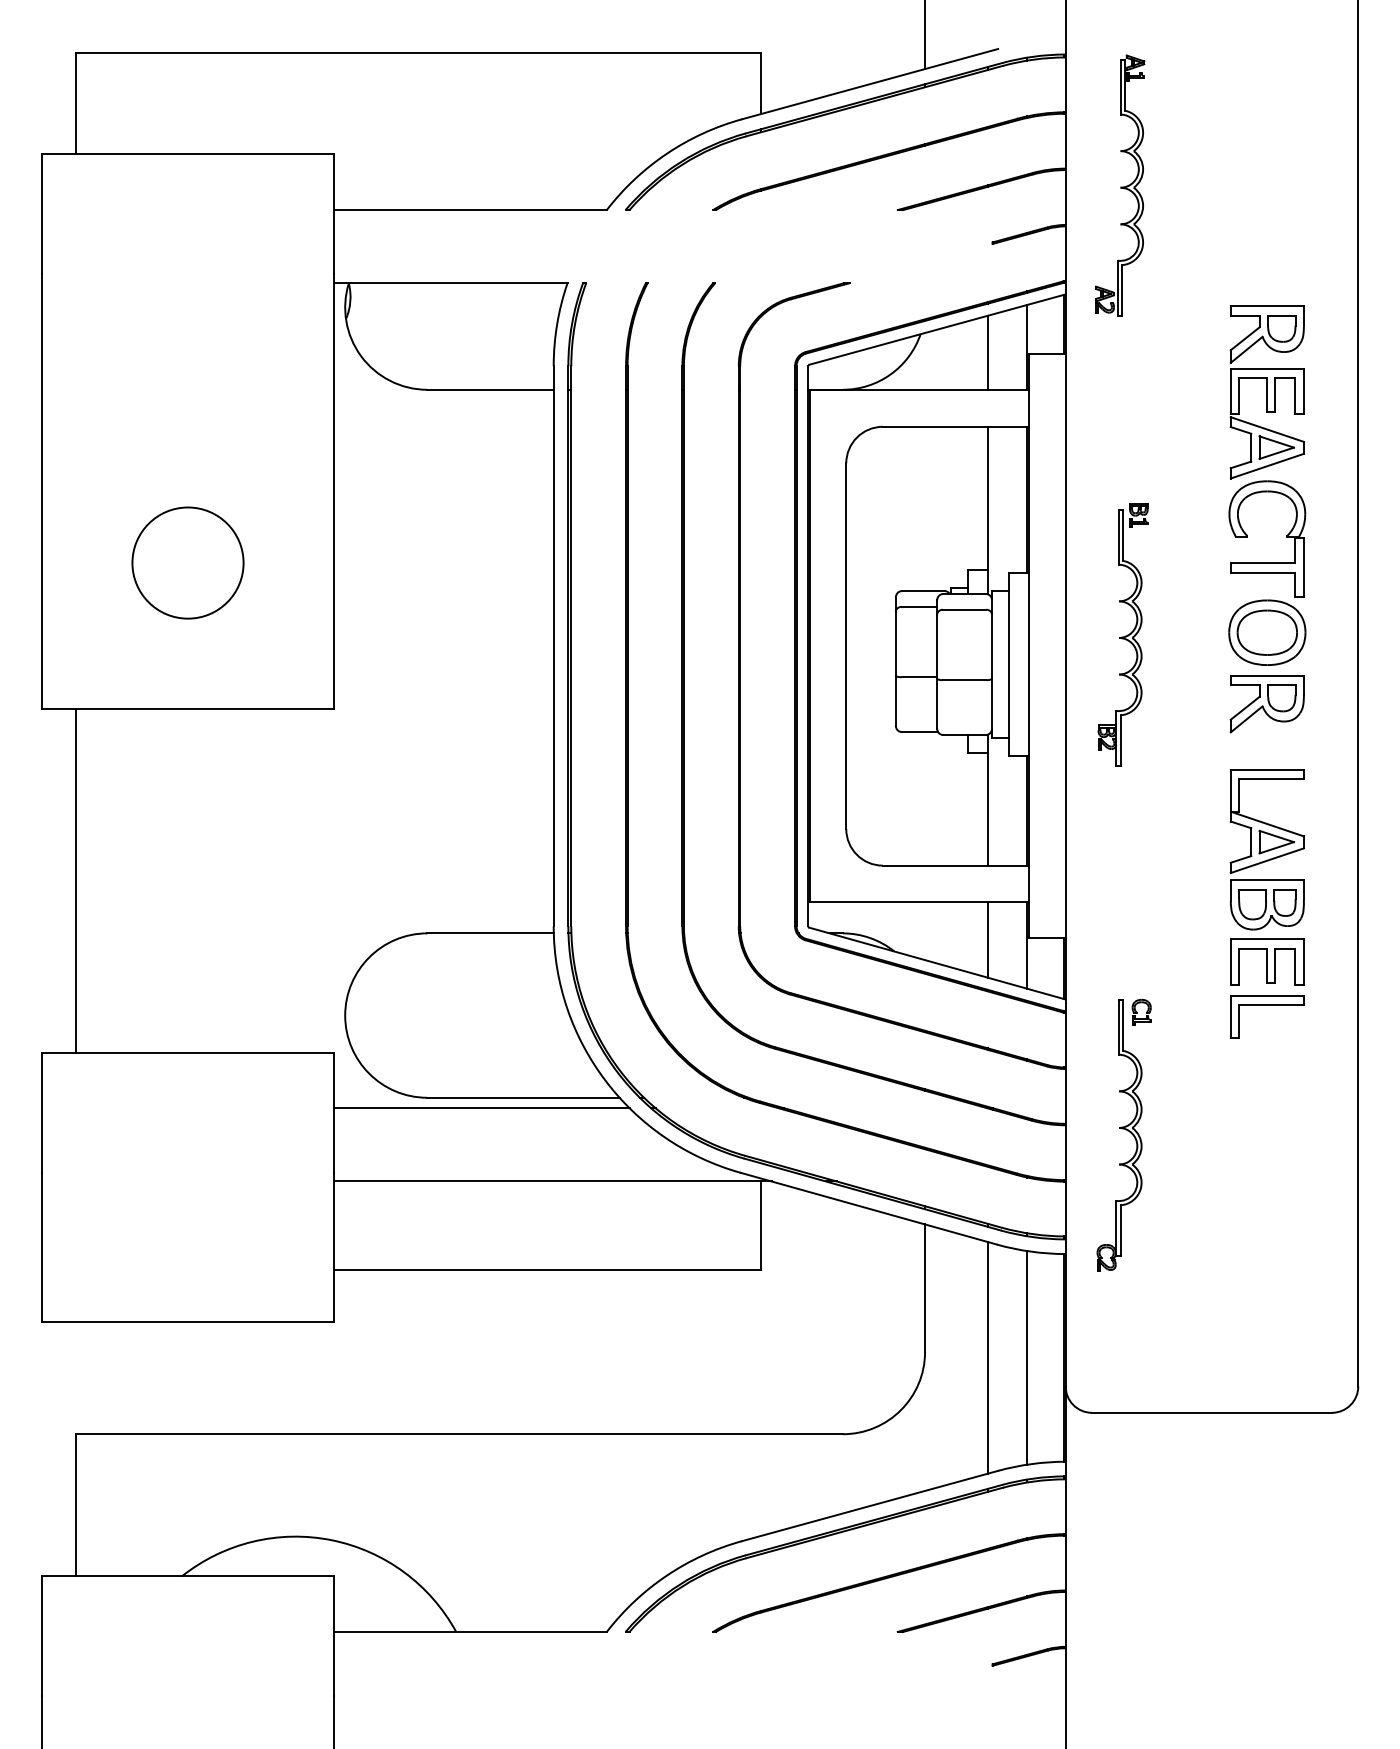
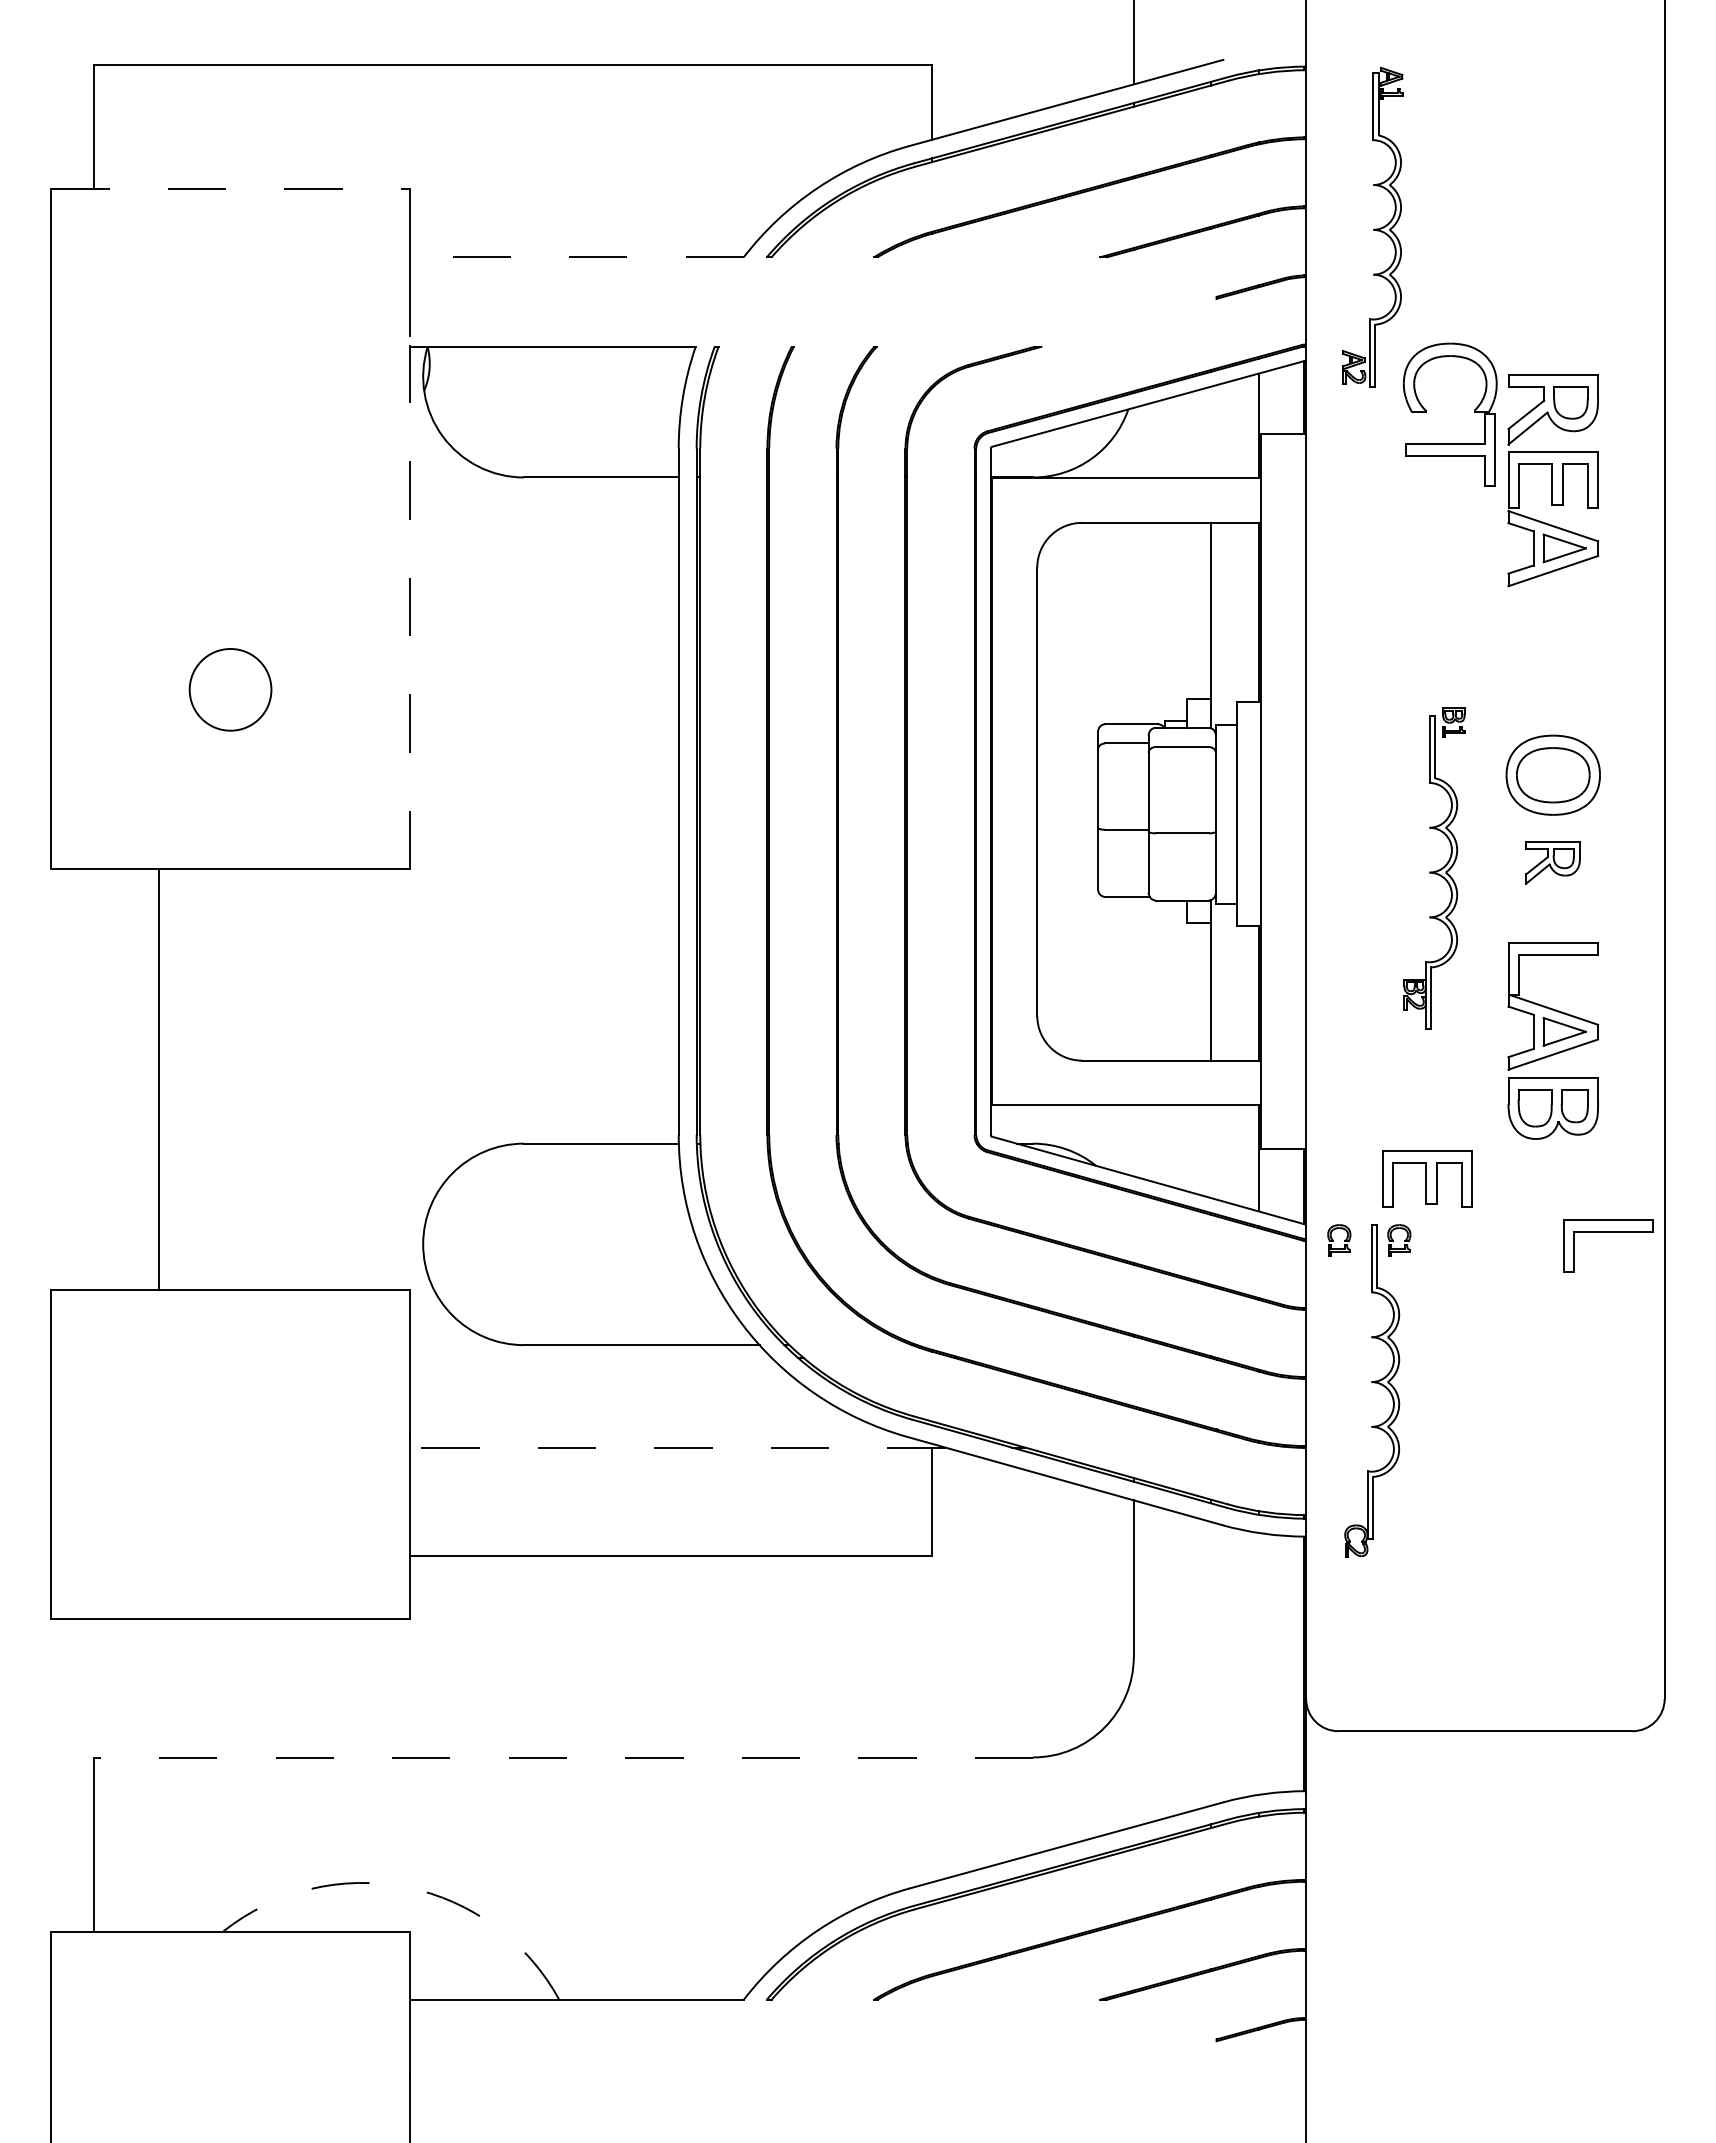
line: (188, 154) -> (231, 189), solid -> dashed
line: (470, 210) -> (576, 257), solid -> dashed
line: (987, 353) -> (1210, 432), removed
line: (334, 491) -> (409, 602), solid -> dashed
part: (1247, 537) -> (1426, 412), moved
circle: (187, 562) -> (230, 689), size x0.6
part: (1123, 634) -> (1434, 868), moved
part: (1266, 703) -> (1552, 862), size x0.6
line: (76, 881) -> (158, 1079), moved
line: (987, 939) -> (1210, 1151), removed
part: (1267, 961) -> (1427, 1178), moved
part: (1267, 1005) -> (1608, 1232), moved
part: (1092, 1012) -> (1339, 1240), added
line: (481, 1108) -> (590, 1358), removed
line: (552, 1181) -> (677, 1447), solid -> dashed
line: (987, 1357) -> (1210, 1663), removed
line: (1026, 1357) -> (1258, 1663), removed
line: (459, 1434) -> (563, 1757), solid -> dashed
arc: (332, 1540) -> (407, 1887), solid -> dashed

